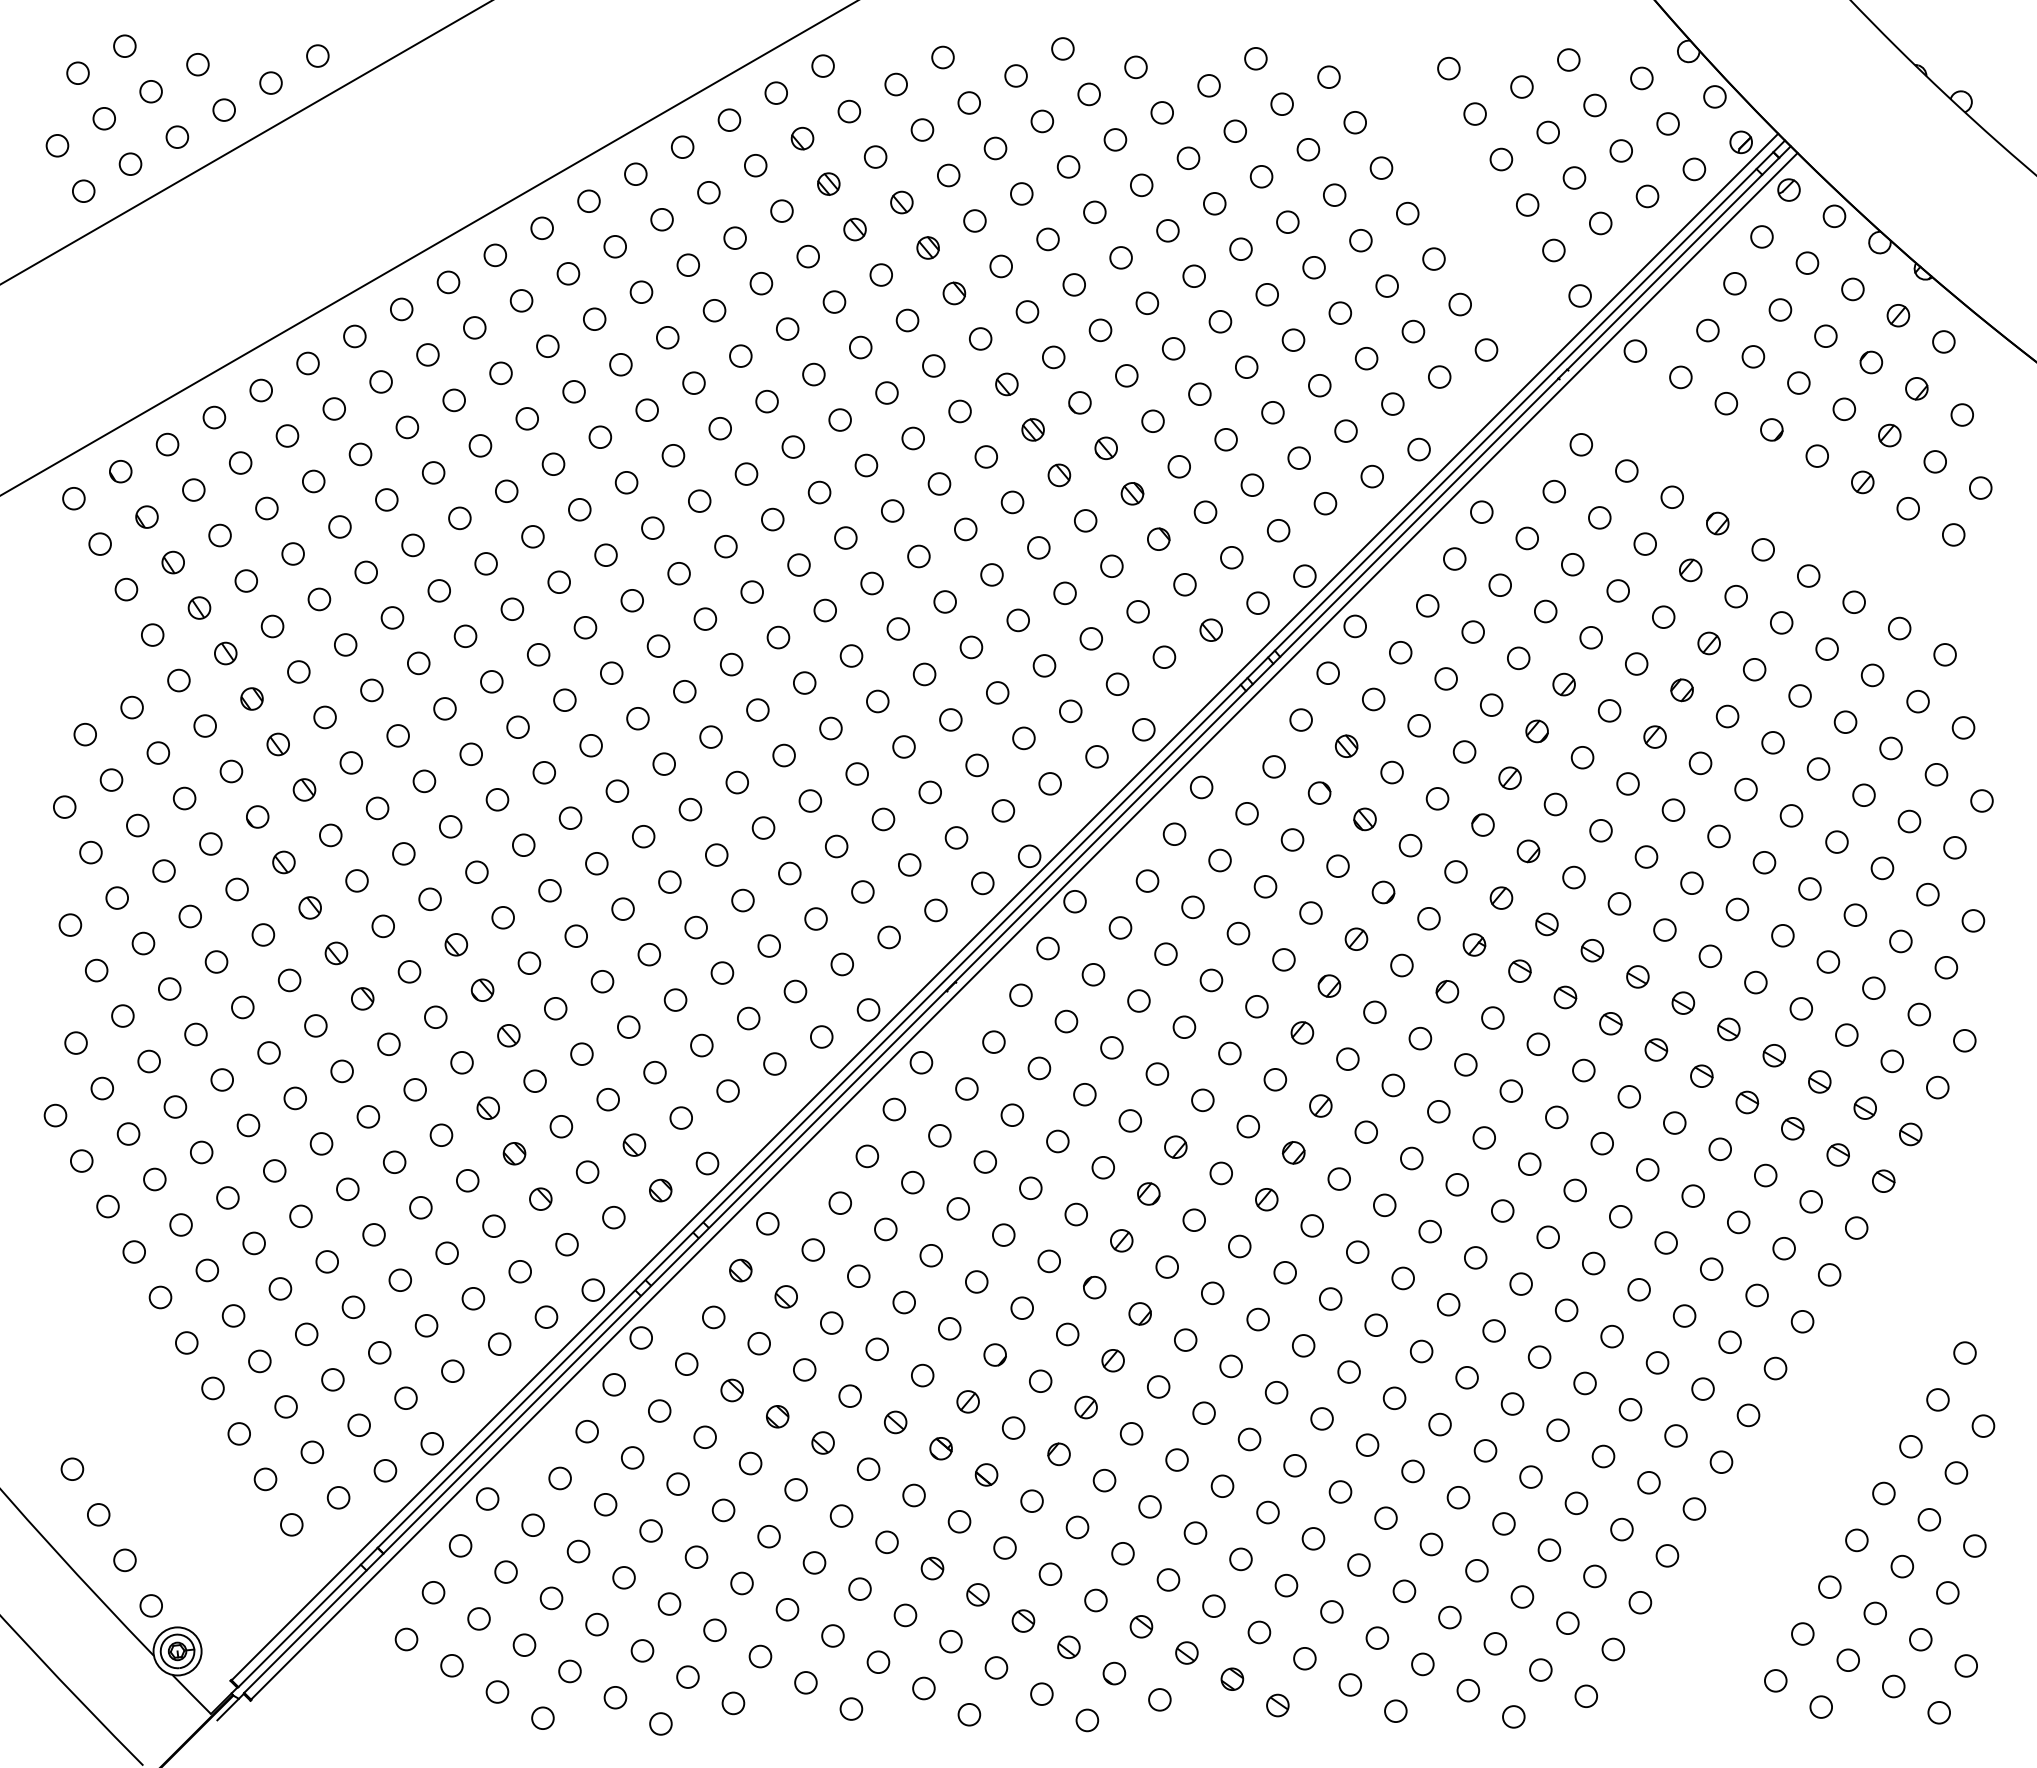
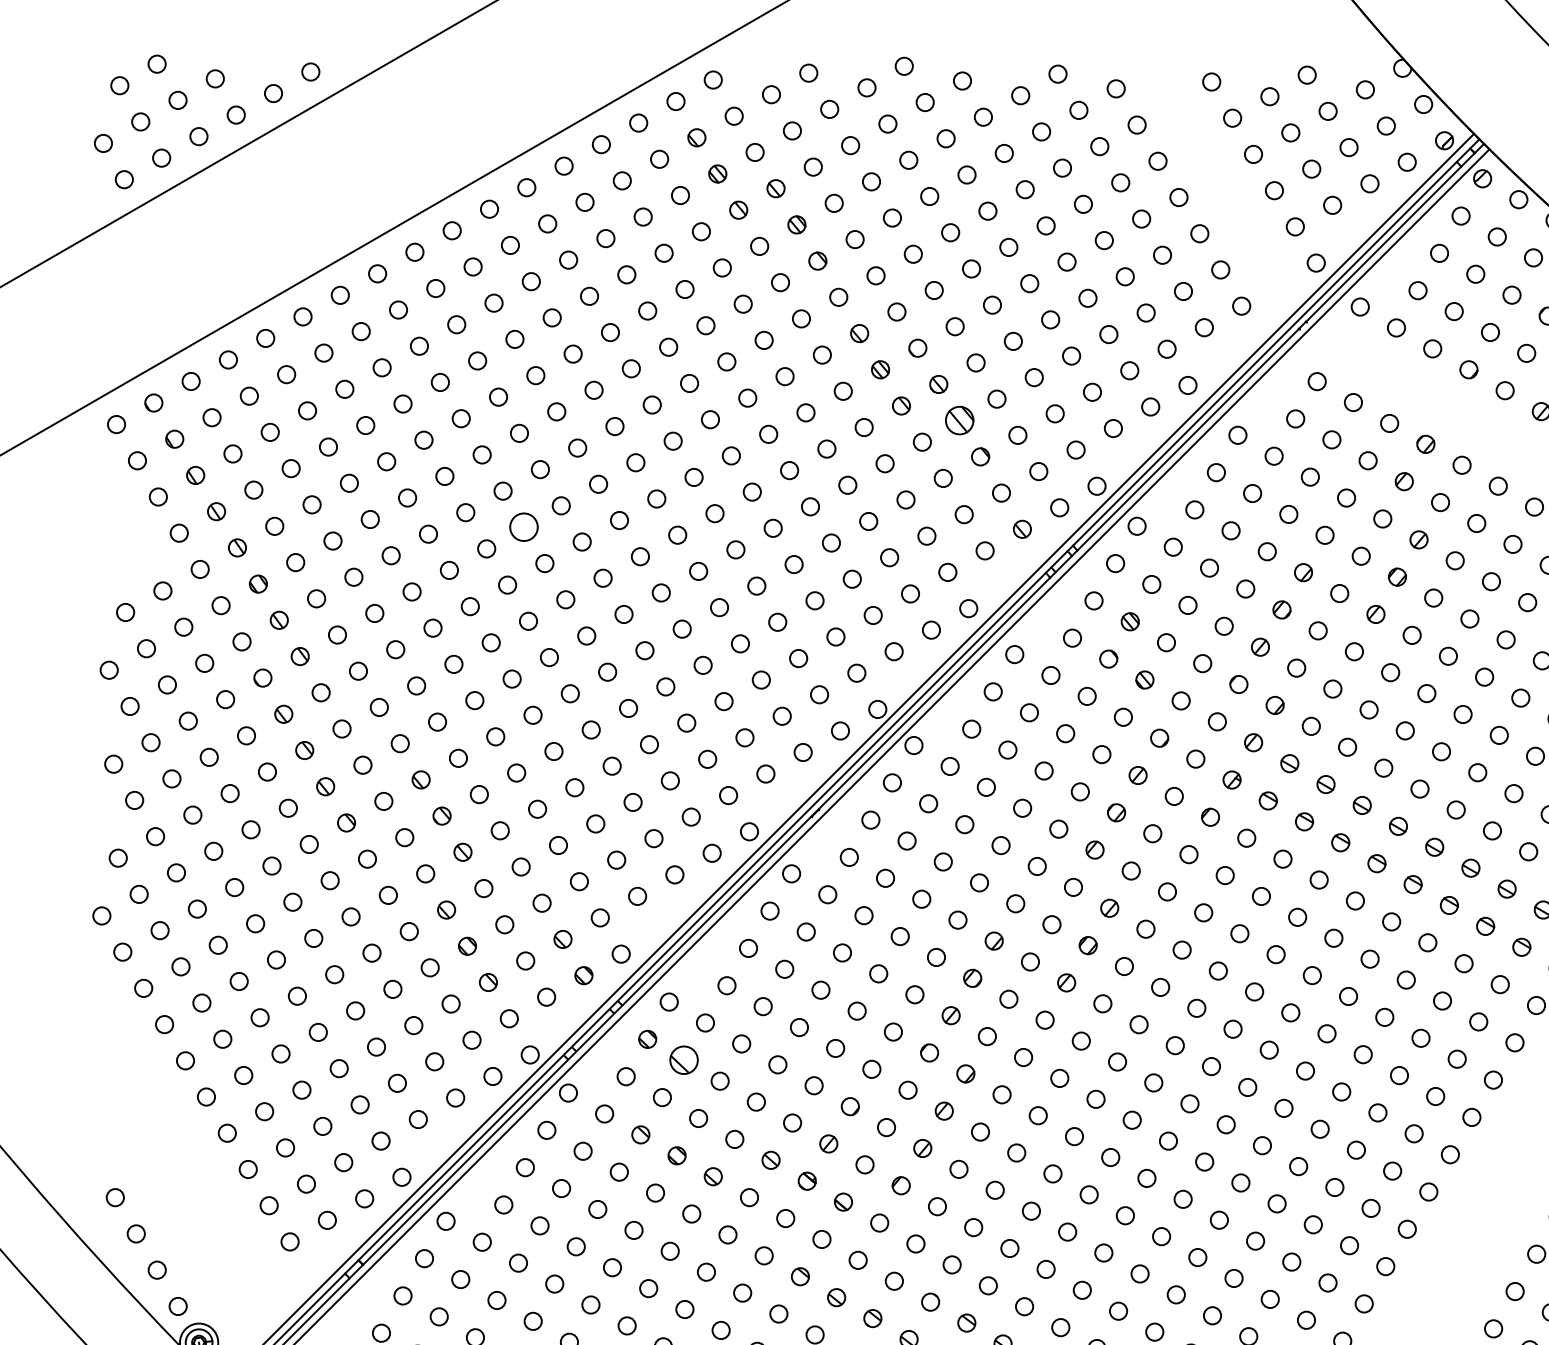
part: (1132, 493) -> (959, 420), size x1.6
circle: (585, 627) -> (524, 527), size x1.6
part: (785, 1296) -> (683, 1060), size x1.6

